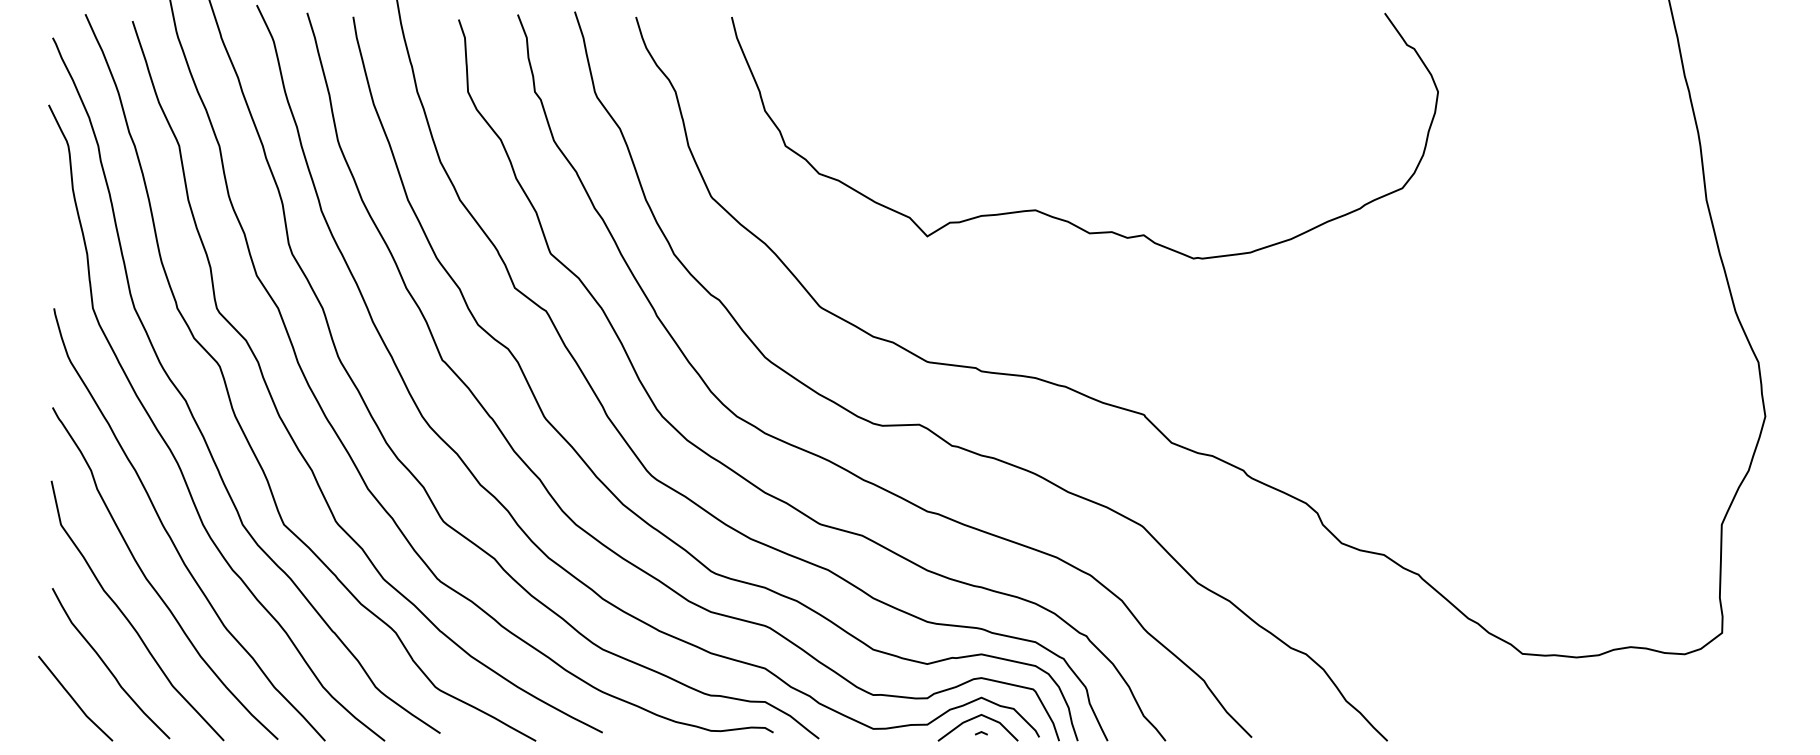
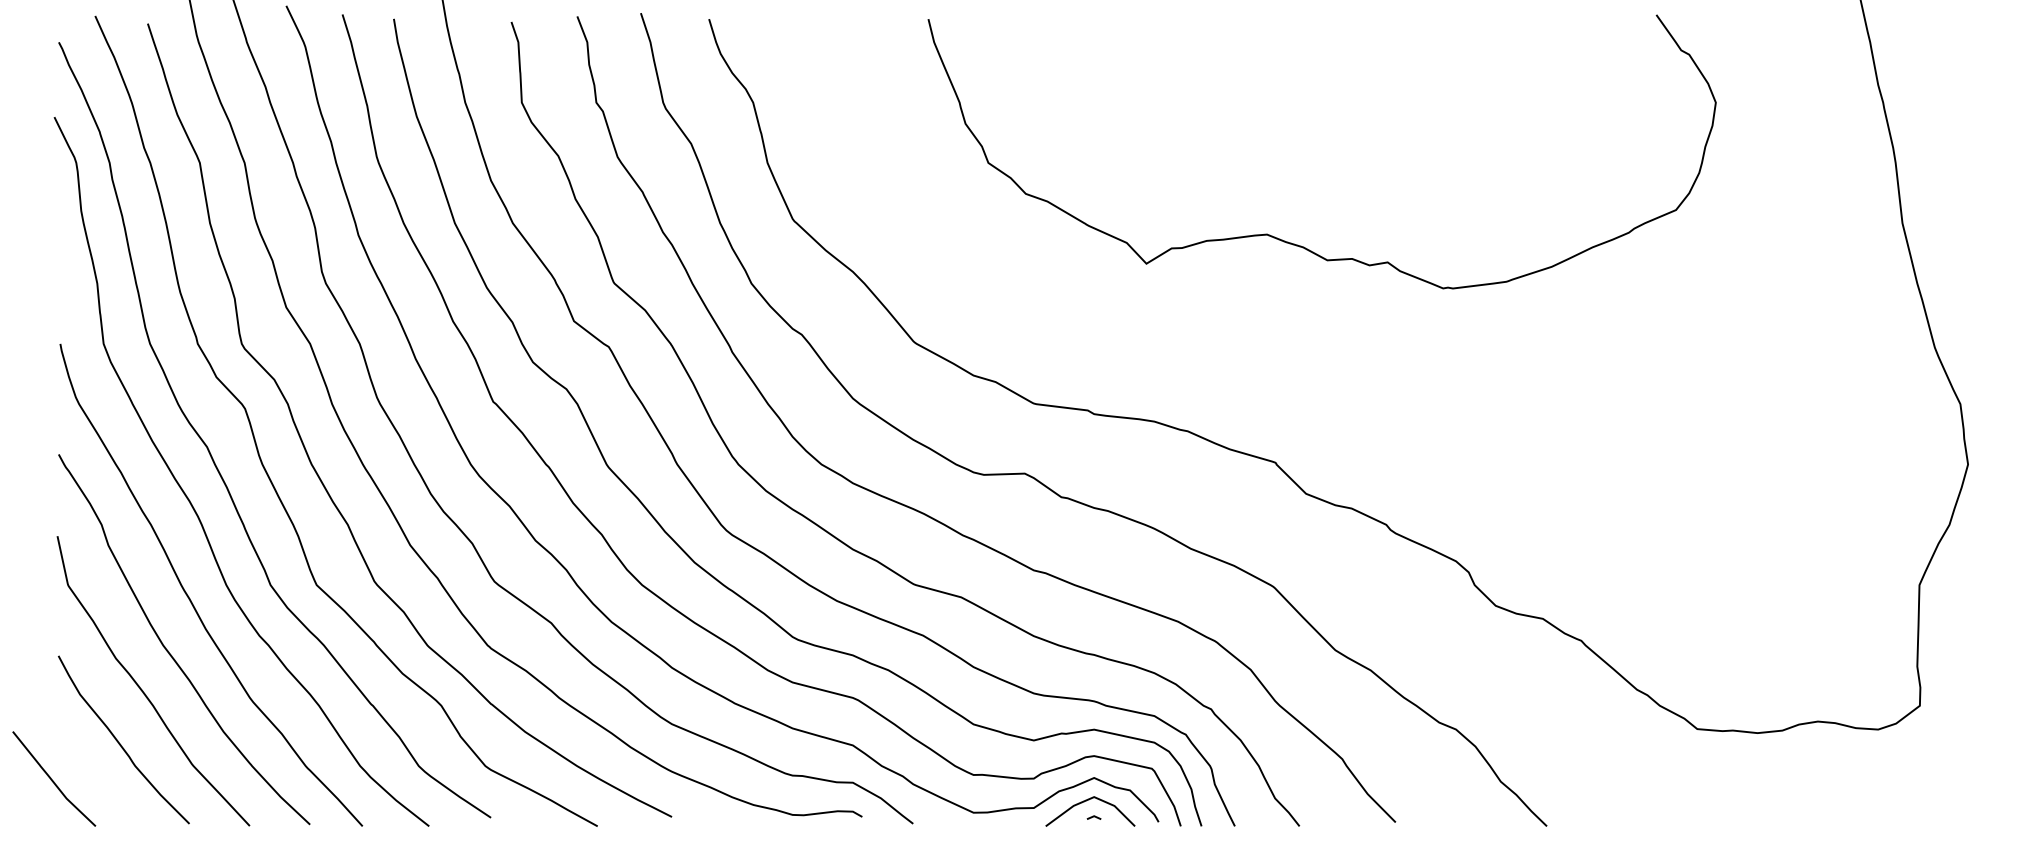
curve: (1058, 217) -> (1292, 242), moved
curve: (74, 699) -> (52, 779), moved

